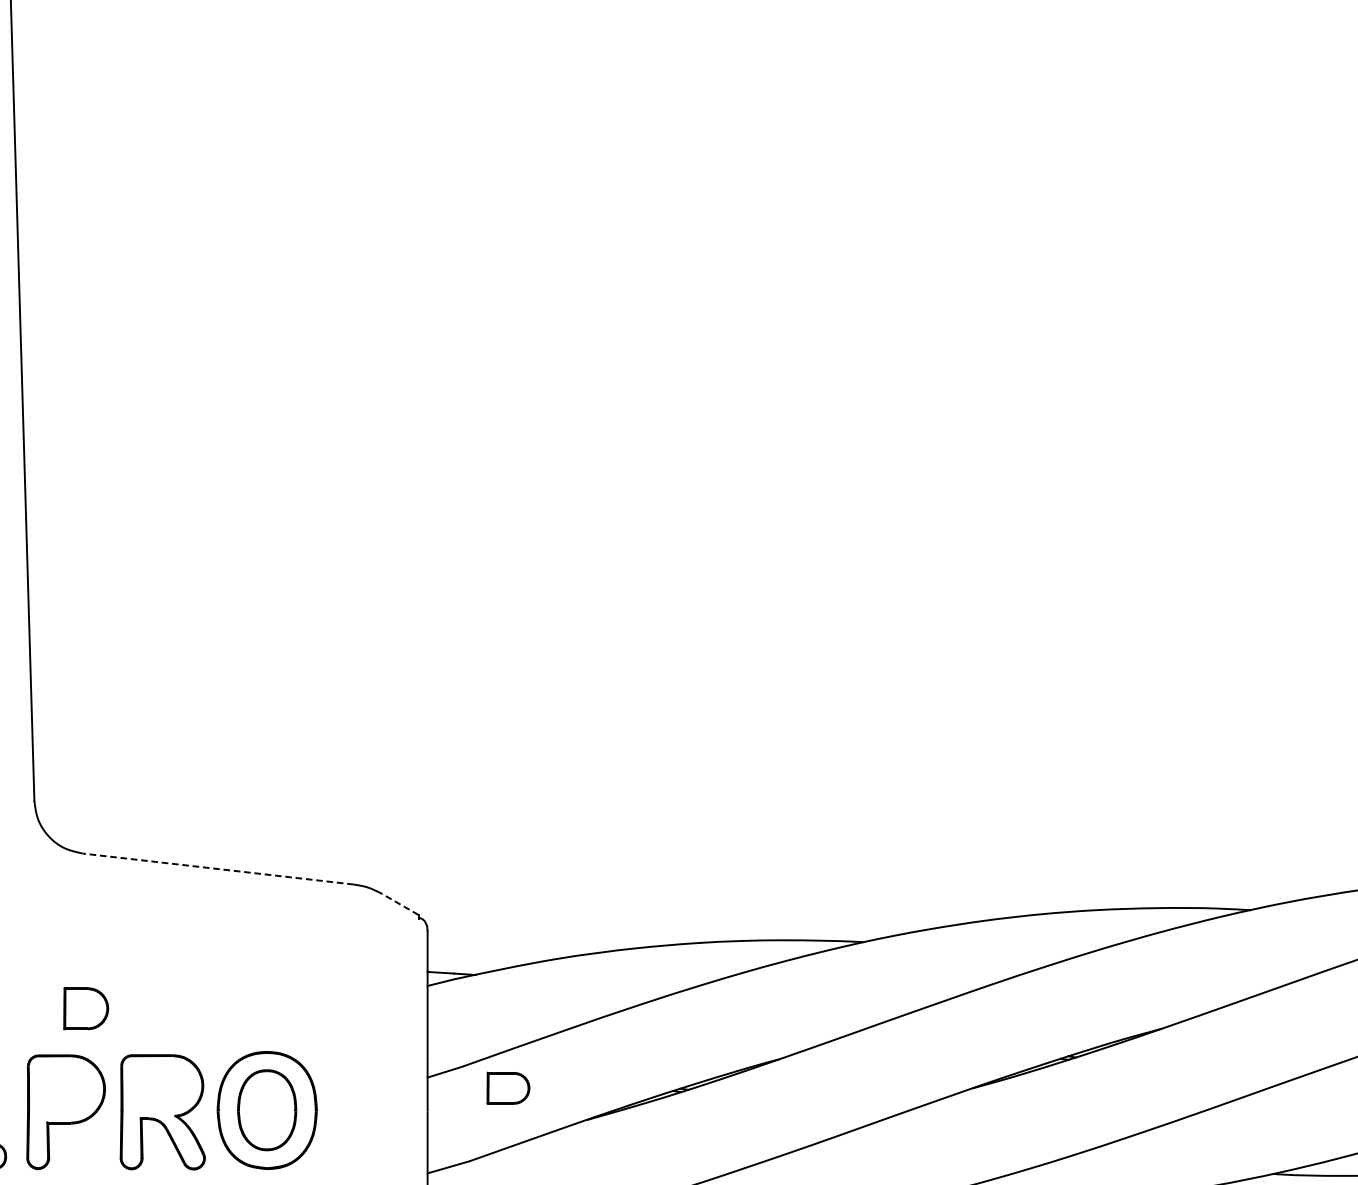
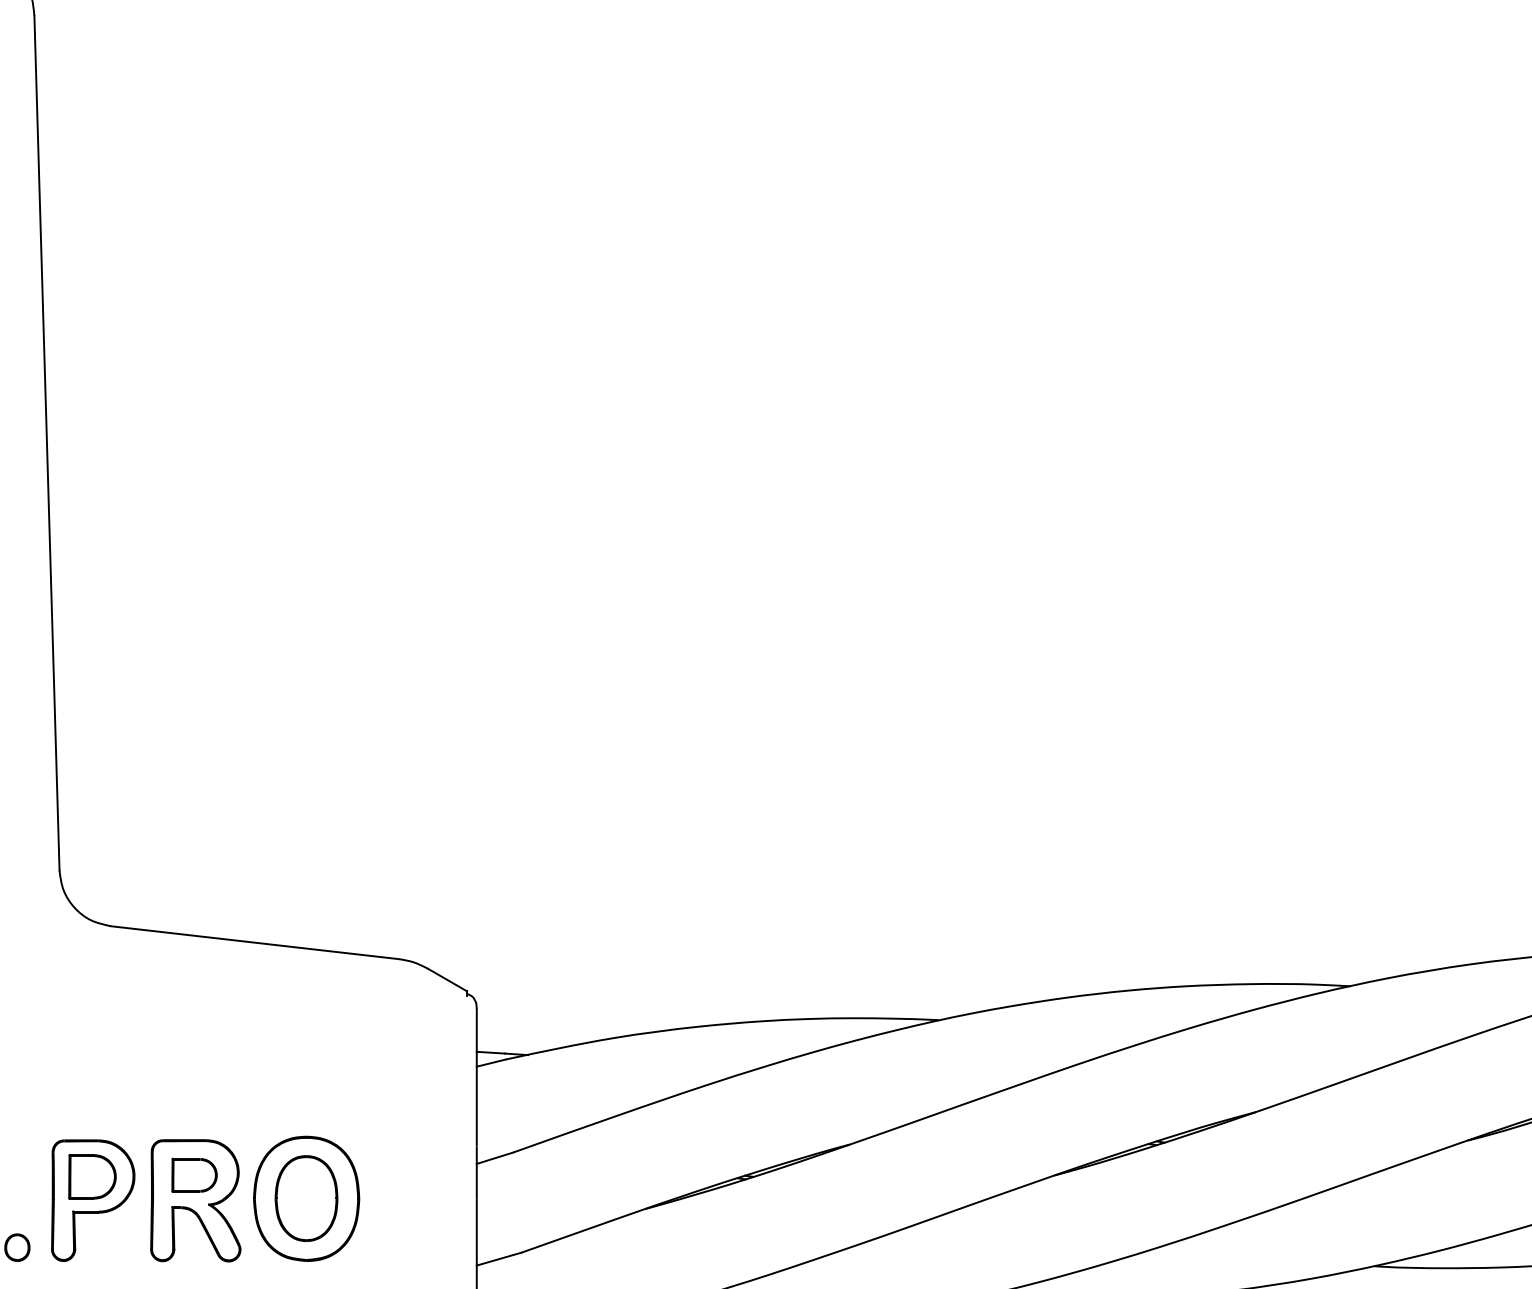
line: (218, 868) -> (254, 942), dashed -> solid
line: (400, 903) -> (447, 979), dashed -> solid
part: (86, 1008) -> (92, 1176), moved
part: (508, 1087) -> (194, 1174), moved

